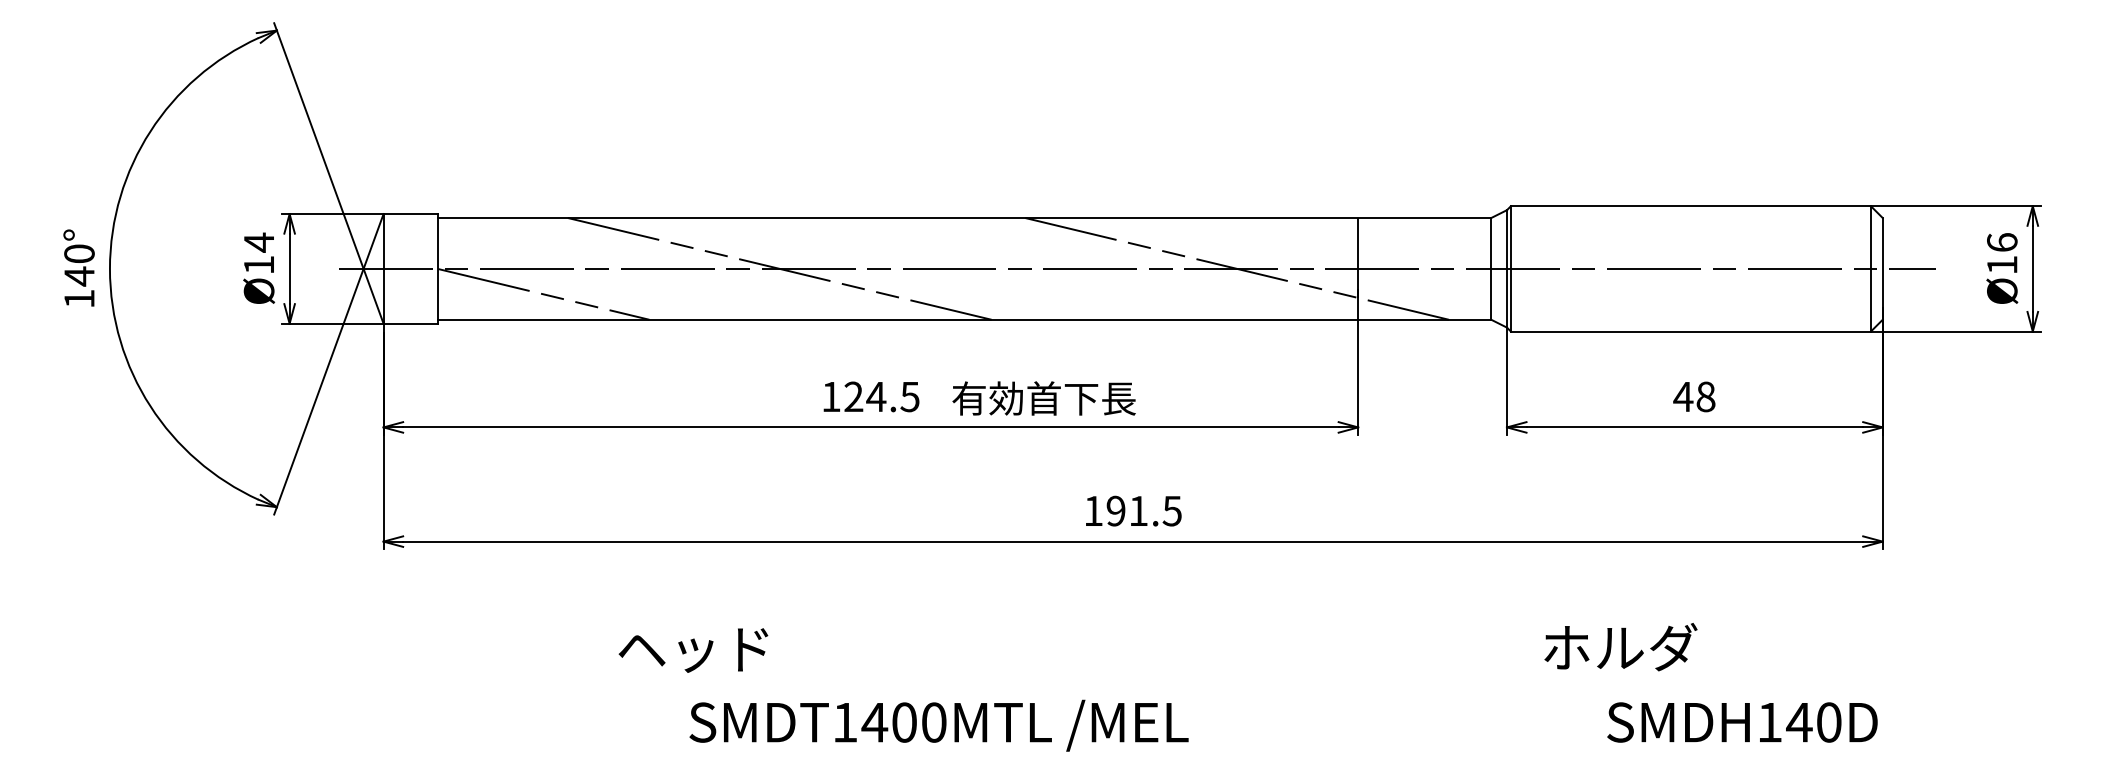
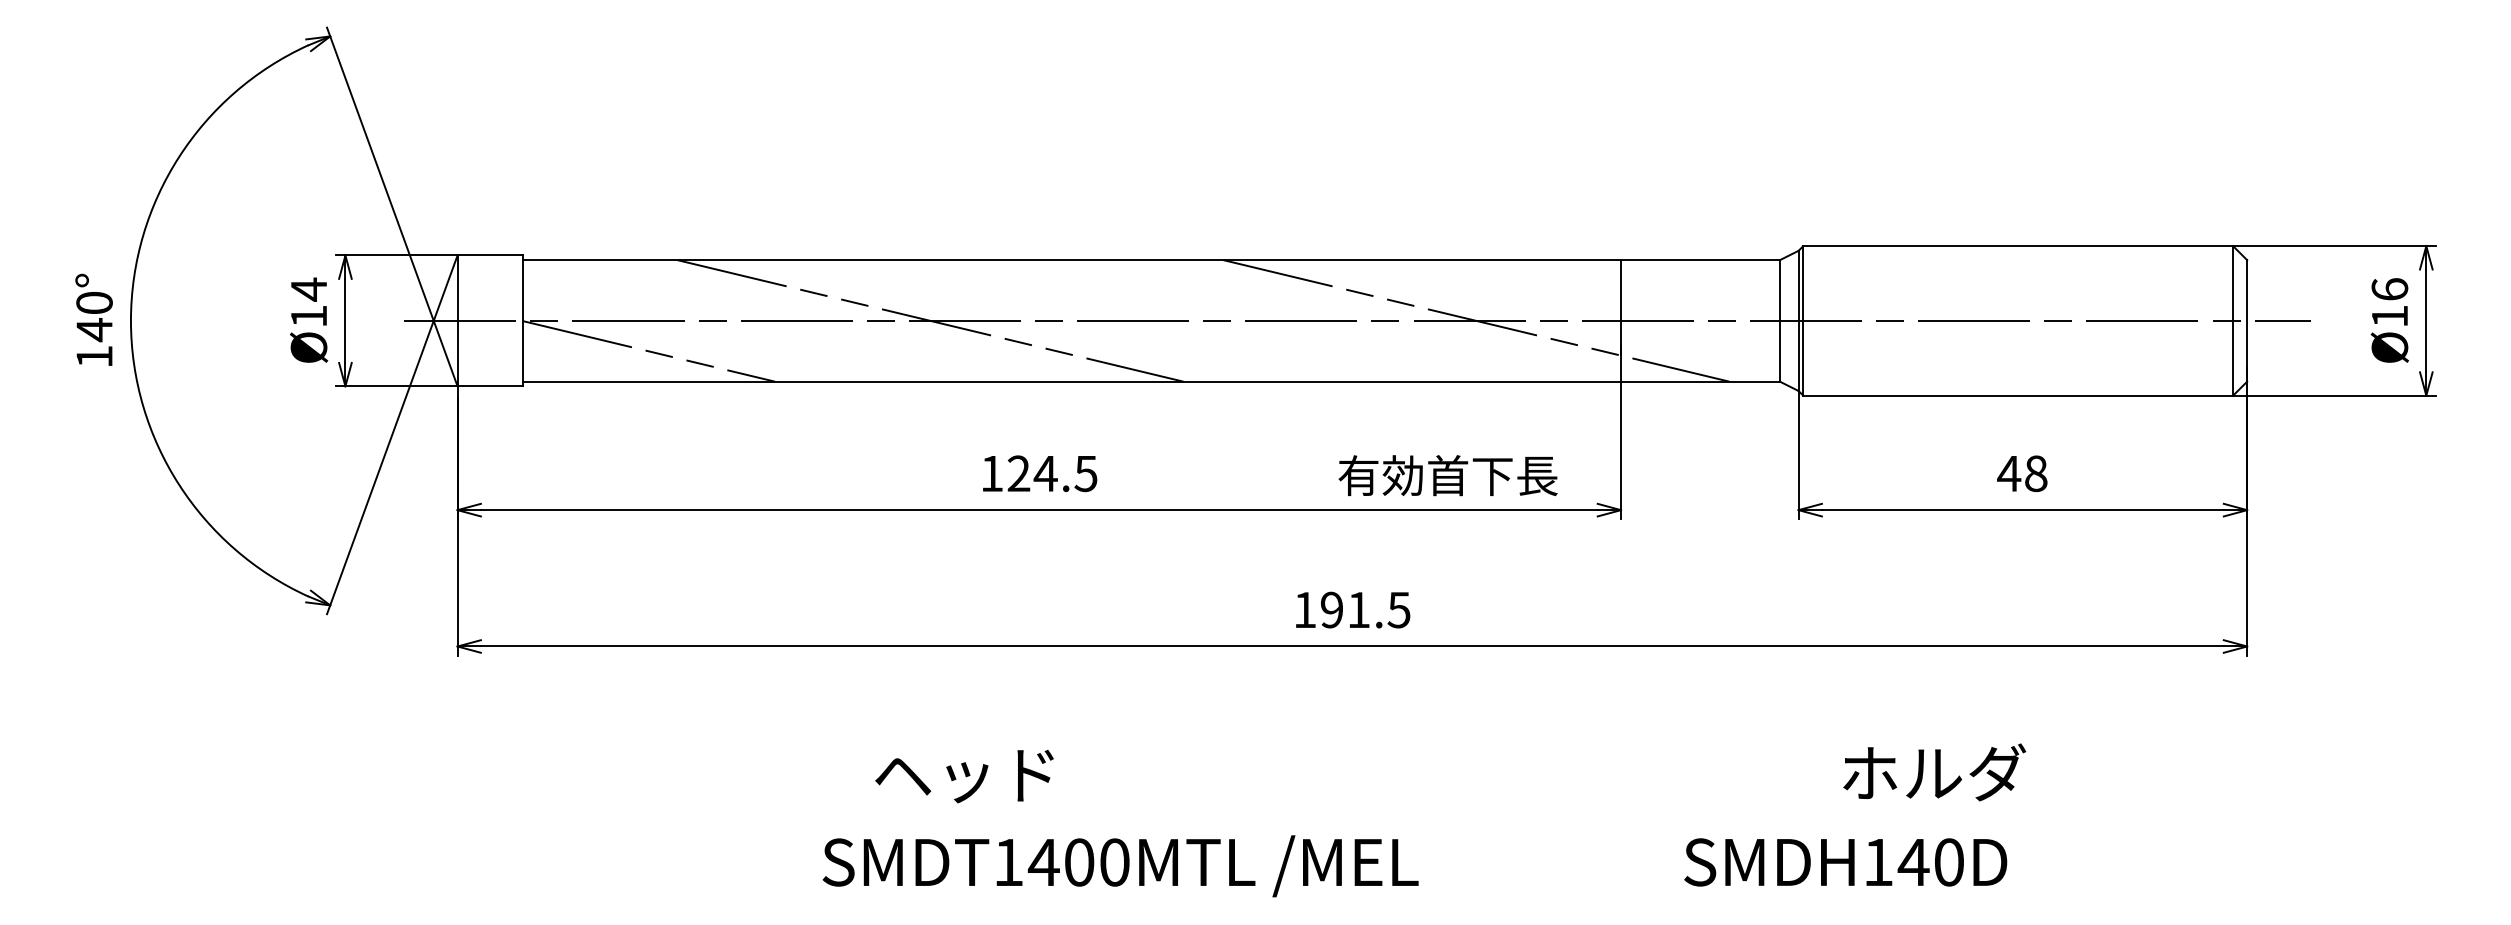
text: (1043, 398) -> (1447, 475), moved
text: (693, 650) -> (964, 776), moved
text: (1742, 722) -> (1845, 862), moved

